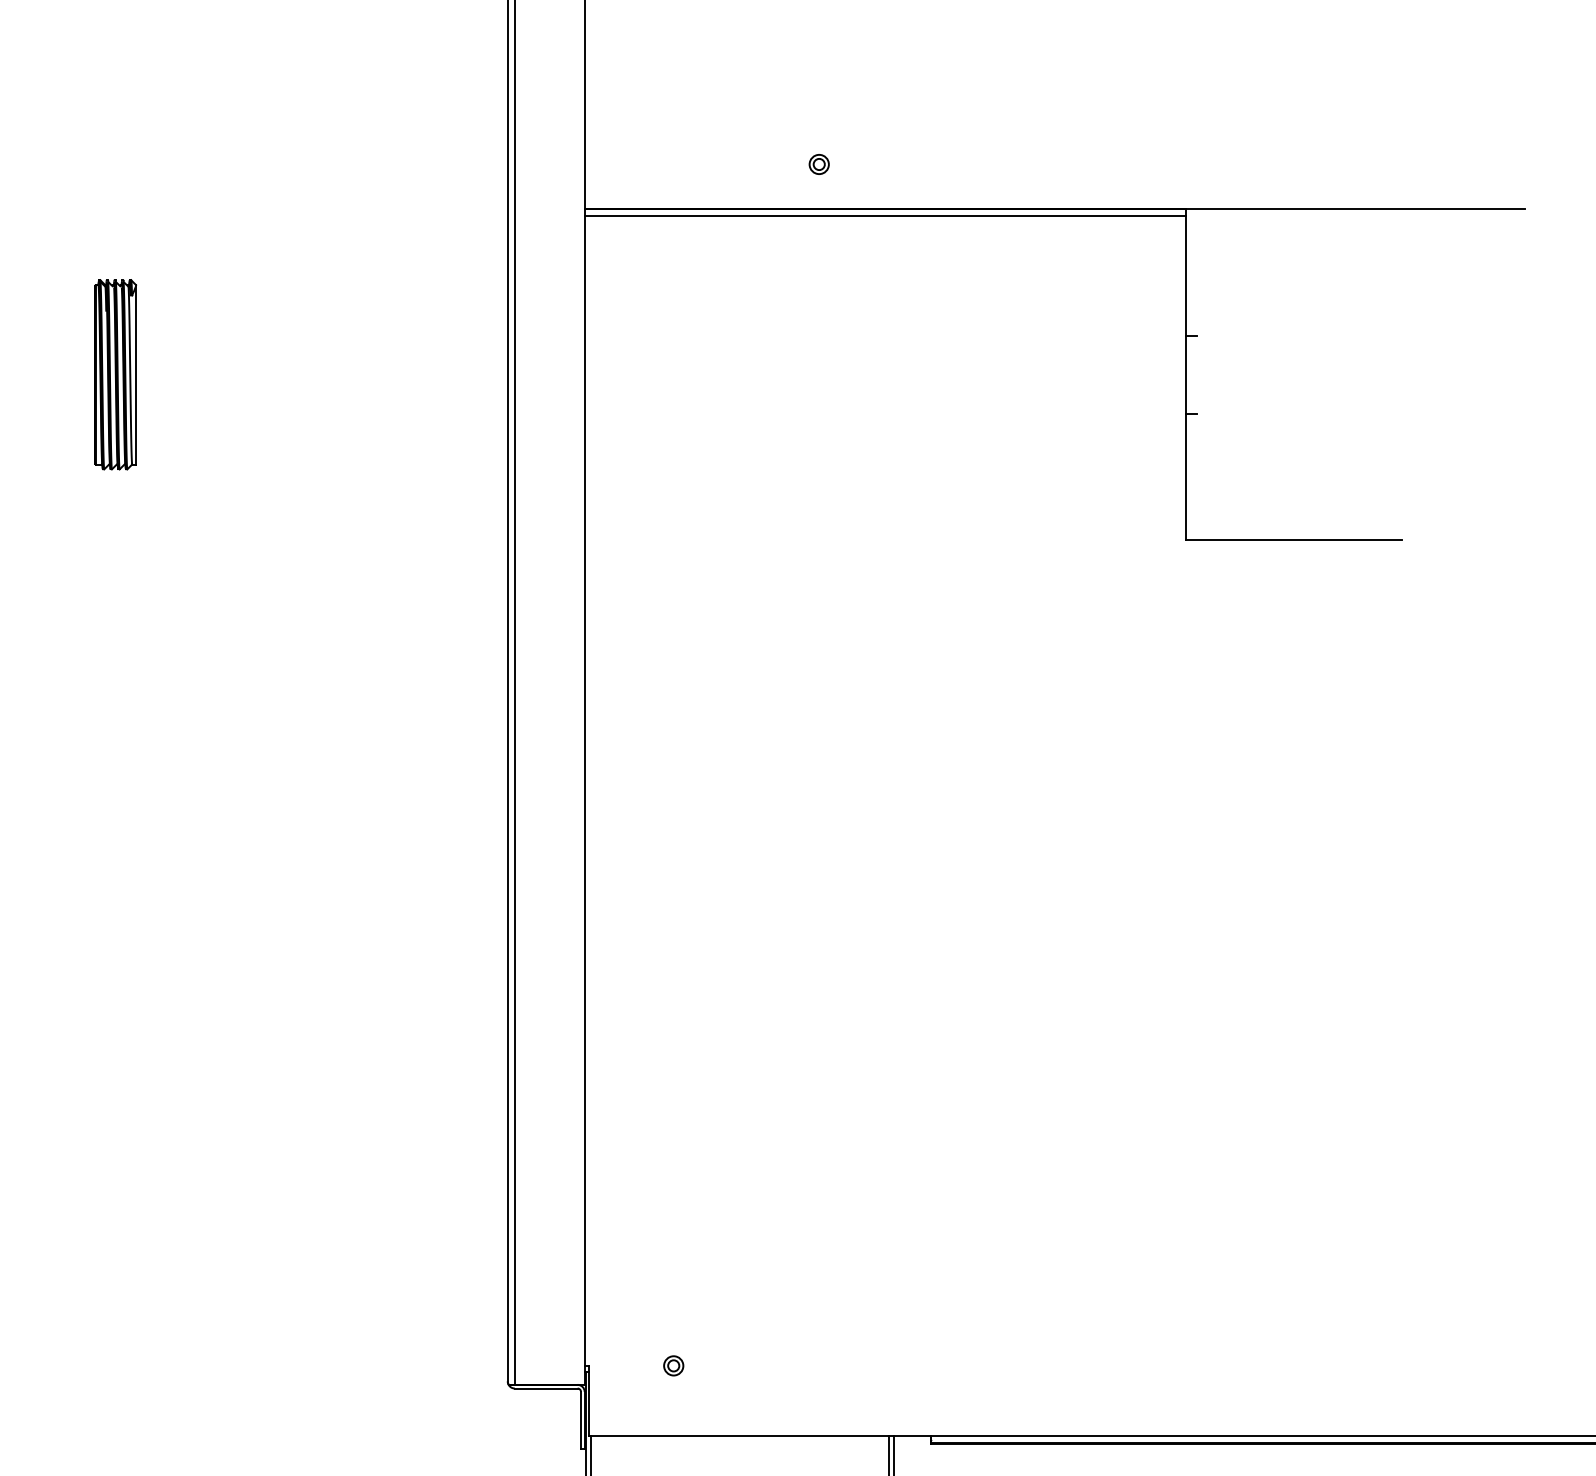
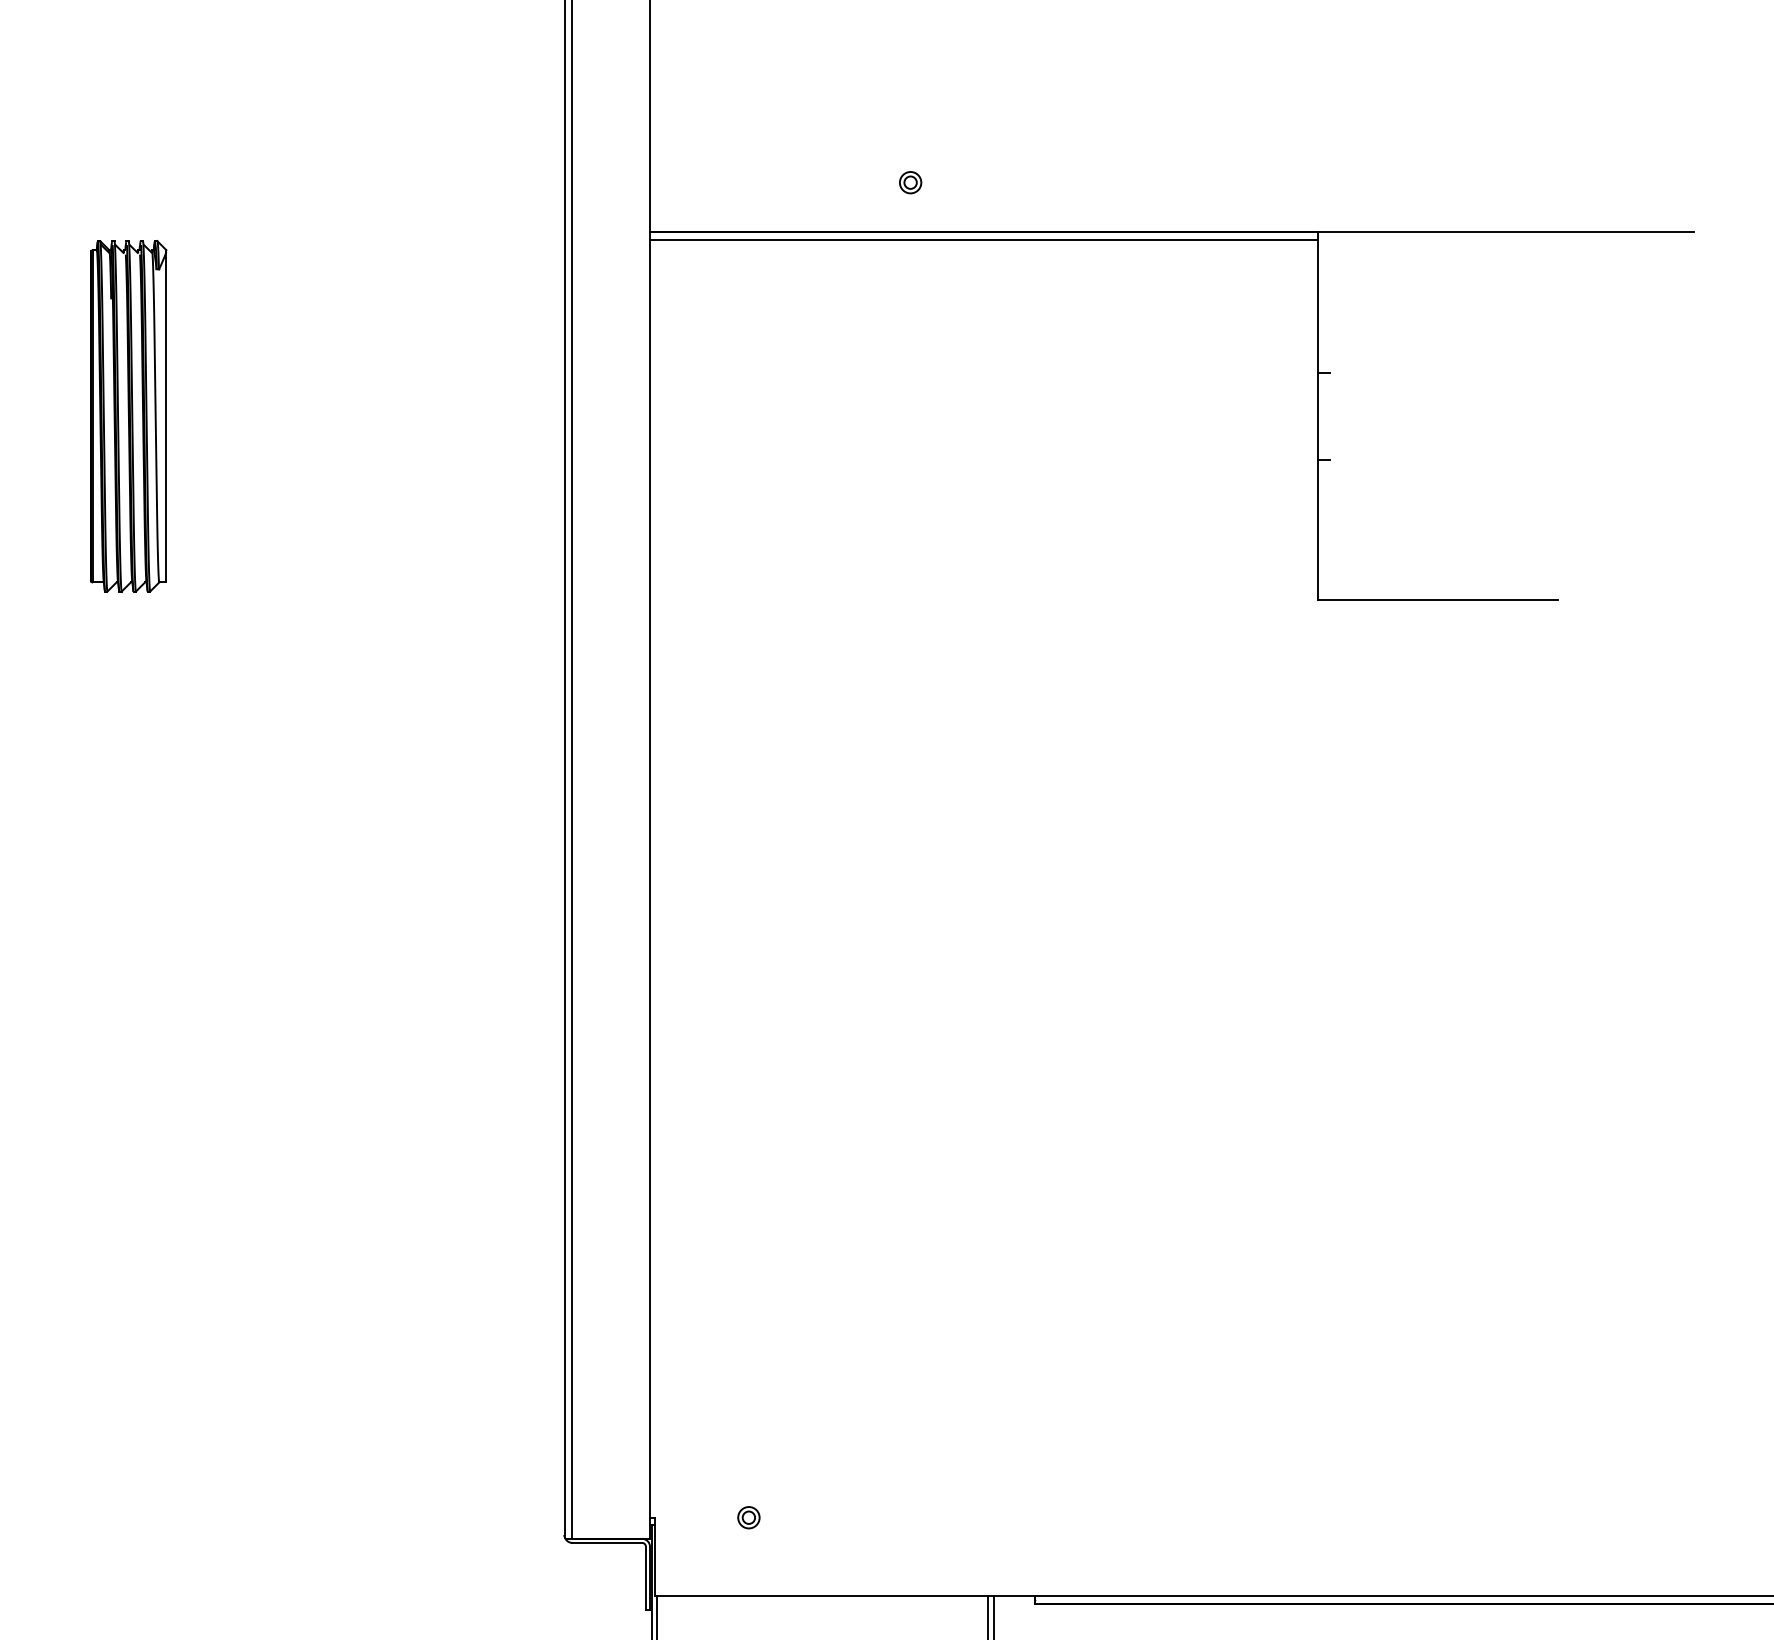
part: (115, 374) -> (128, 416), size x1.67

